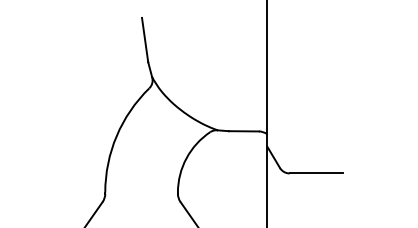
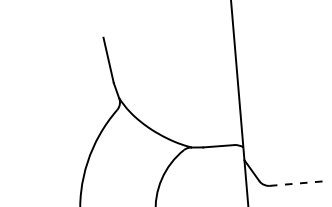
line: (316, 173) -> (297, 183), solid -> dashed

